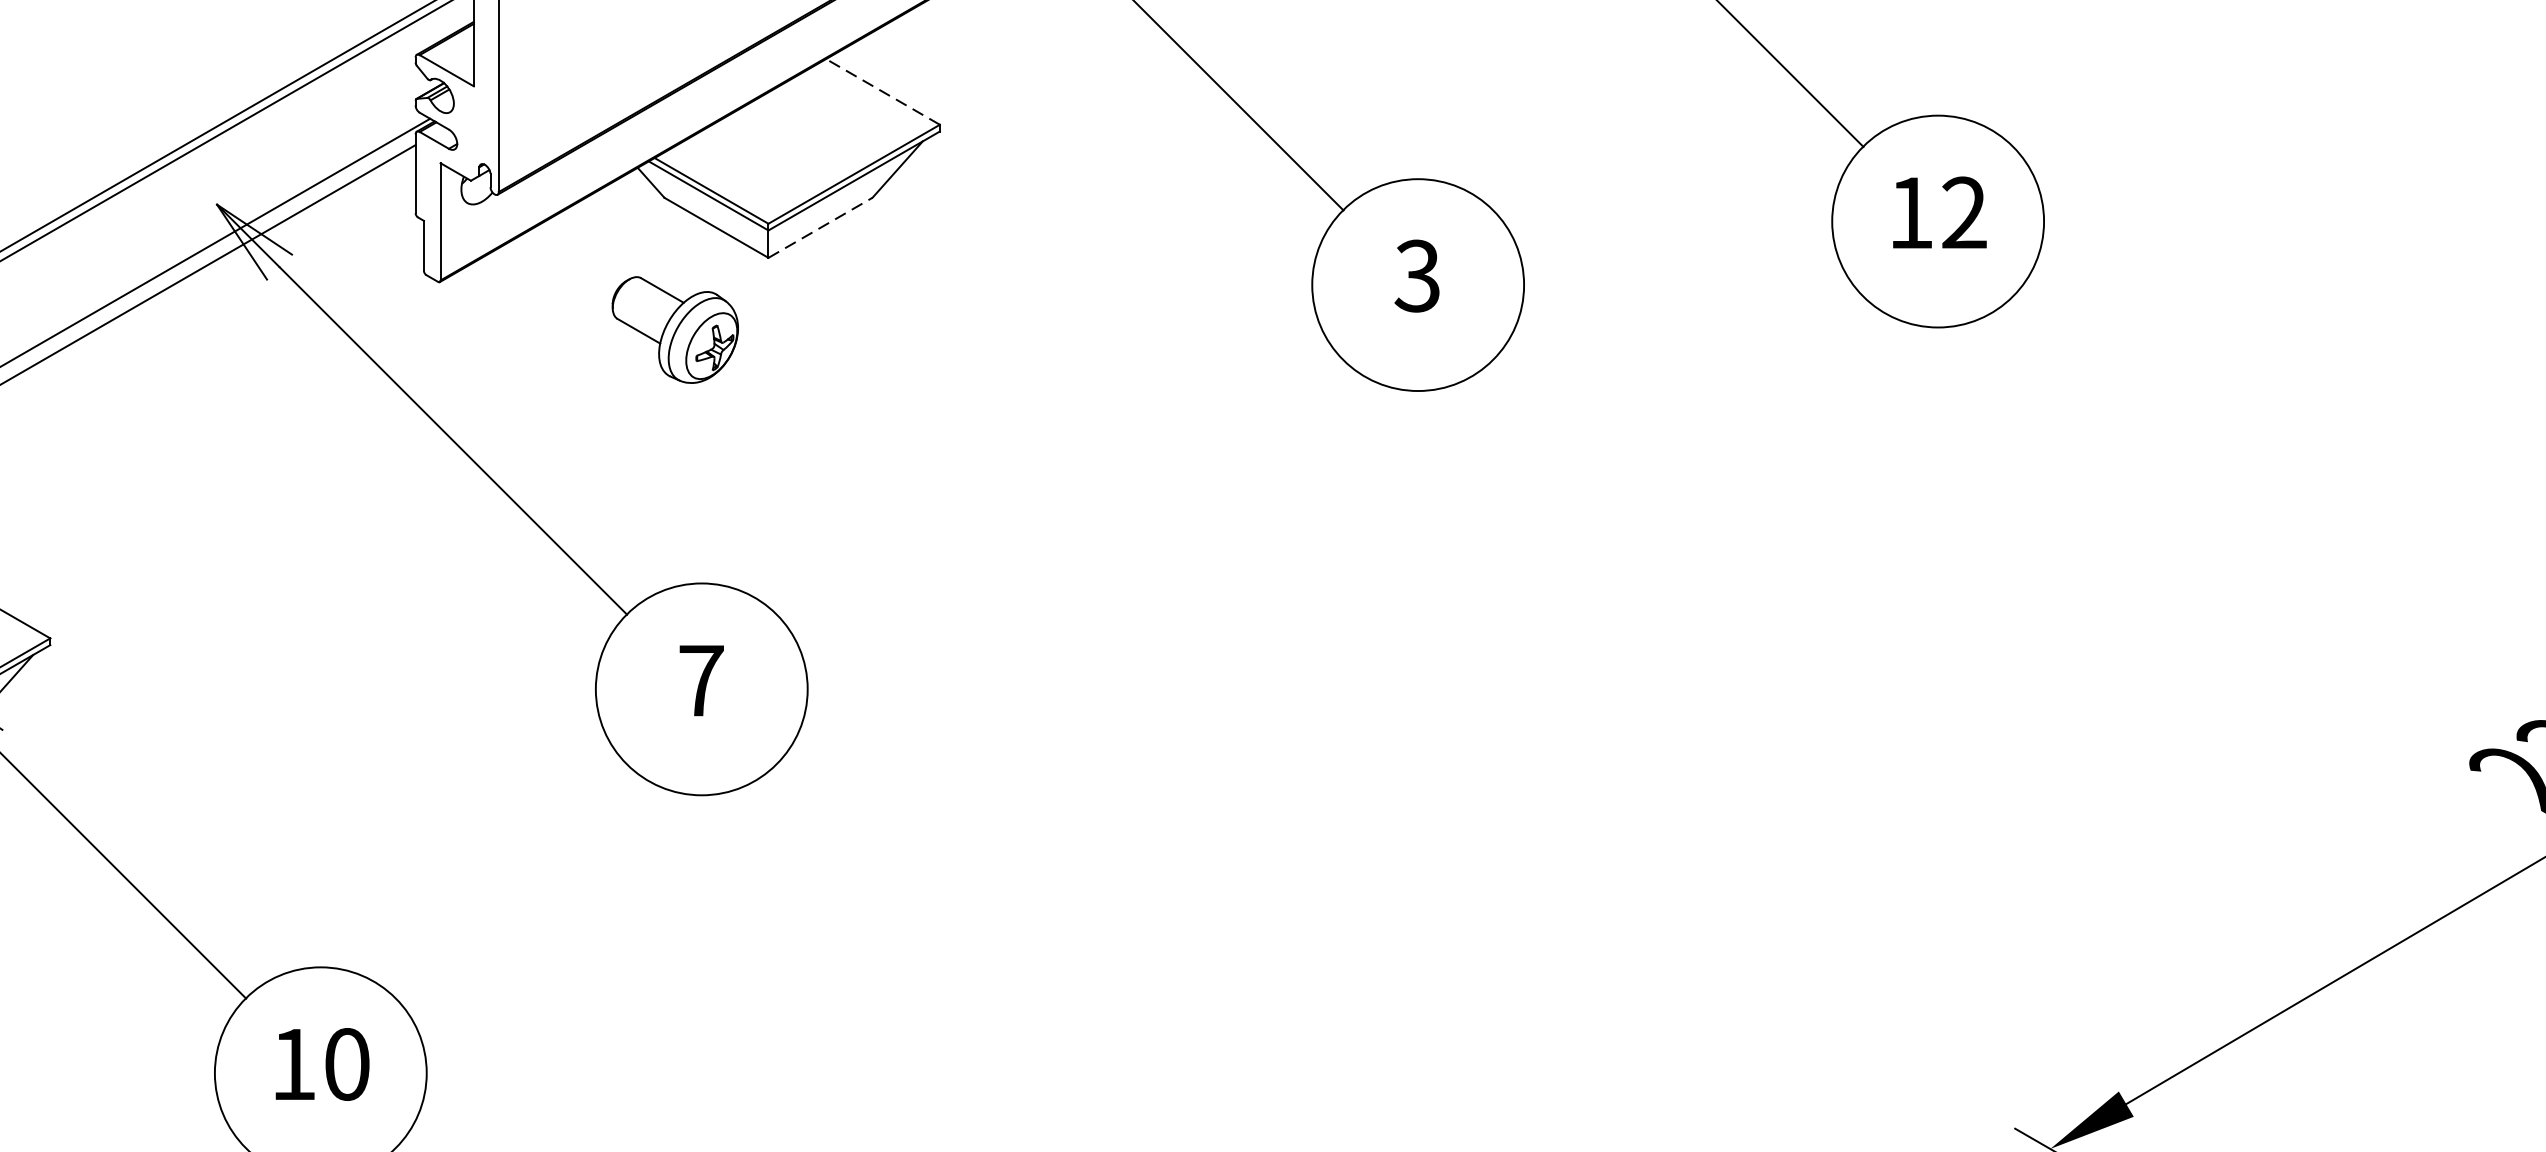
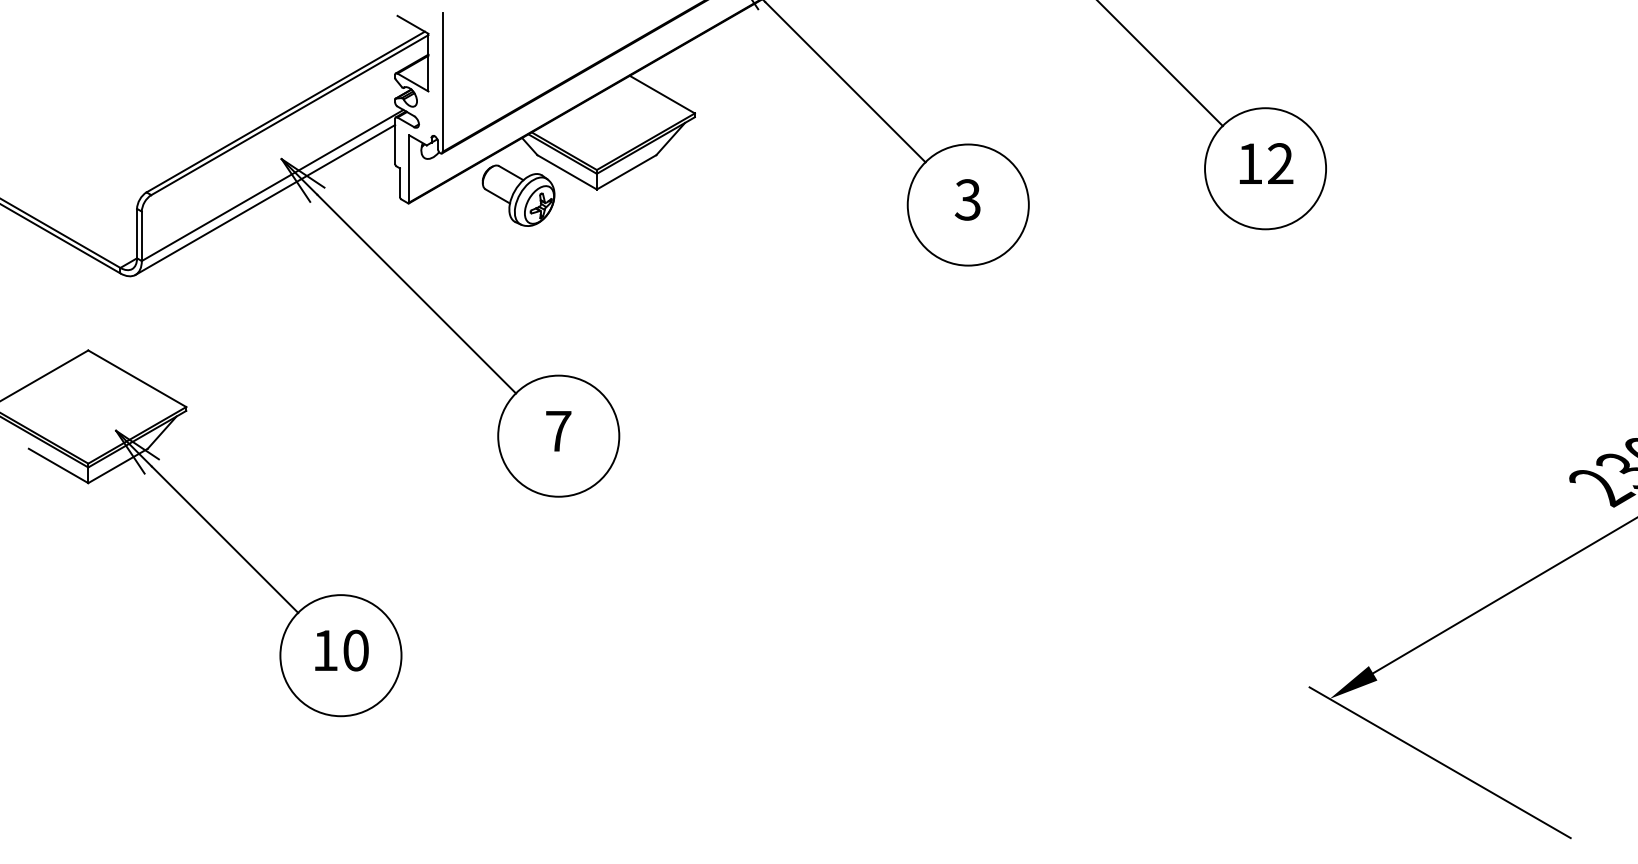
line: (883, 91) -> (662, 94), dashed -> solid
line: (822, 228) -> (627, 172), dashed -> solid
part: (675, 329) -> (518, 195), moved

